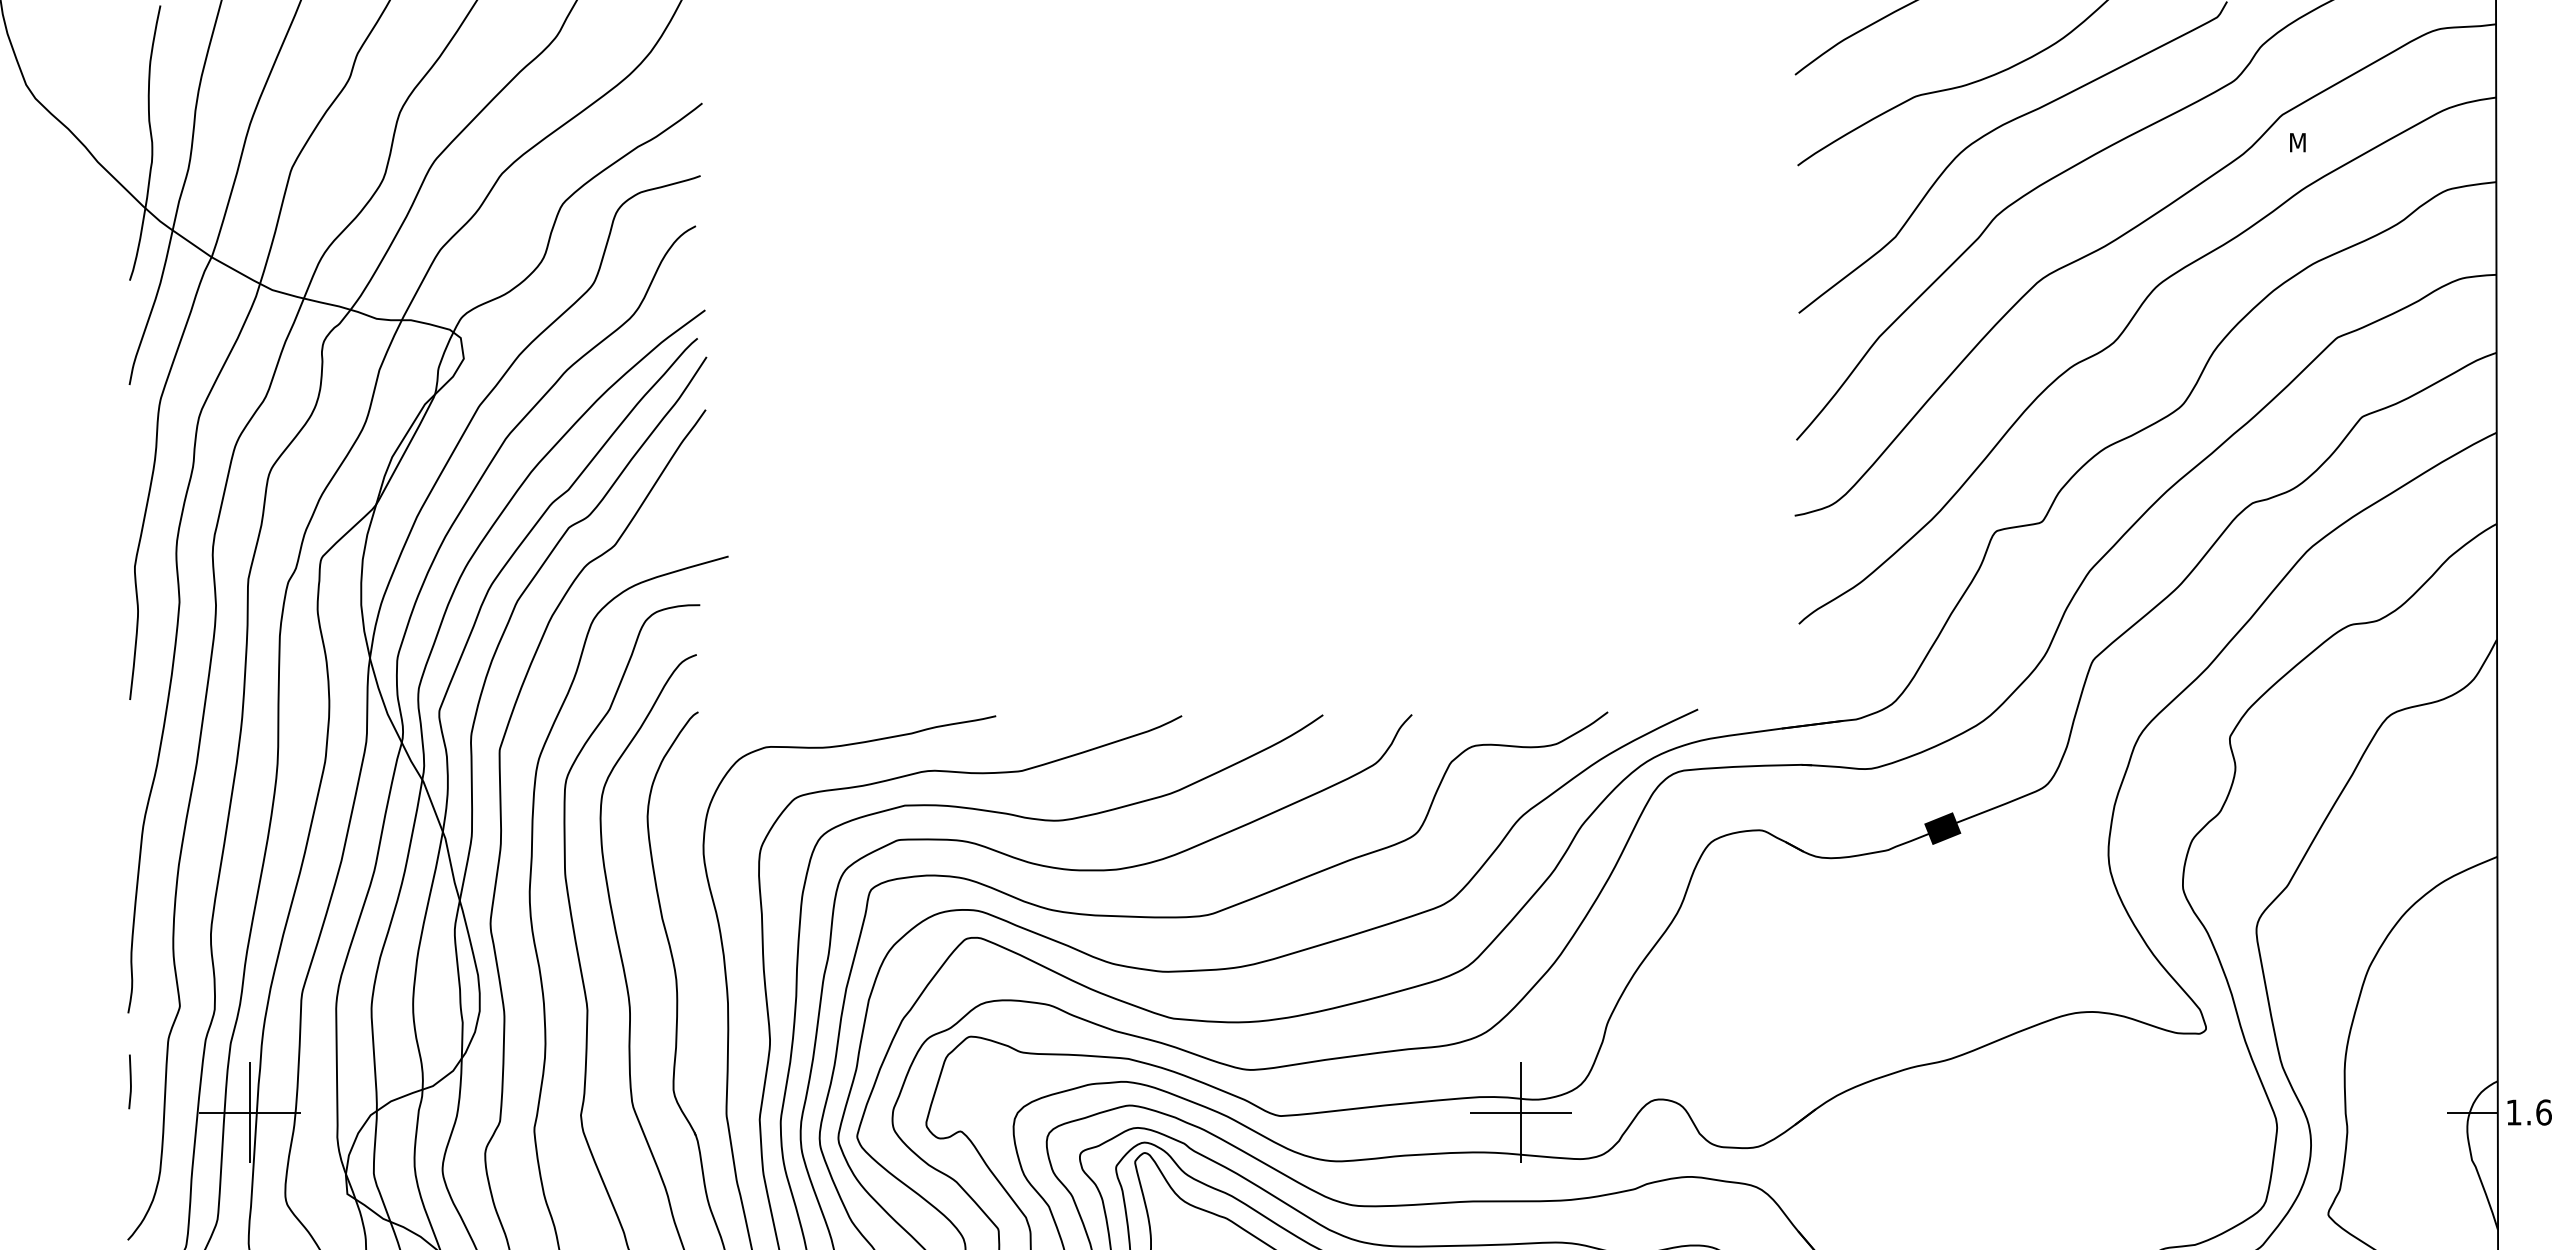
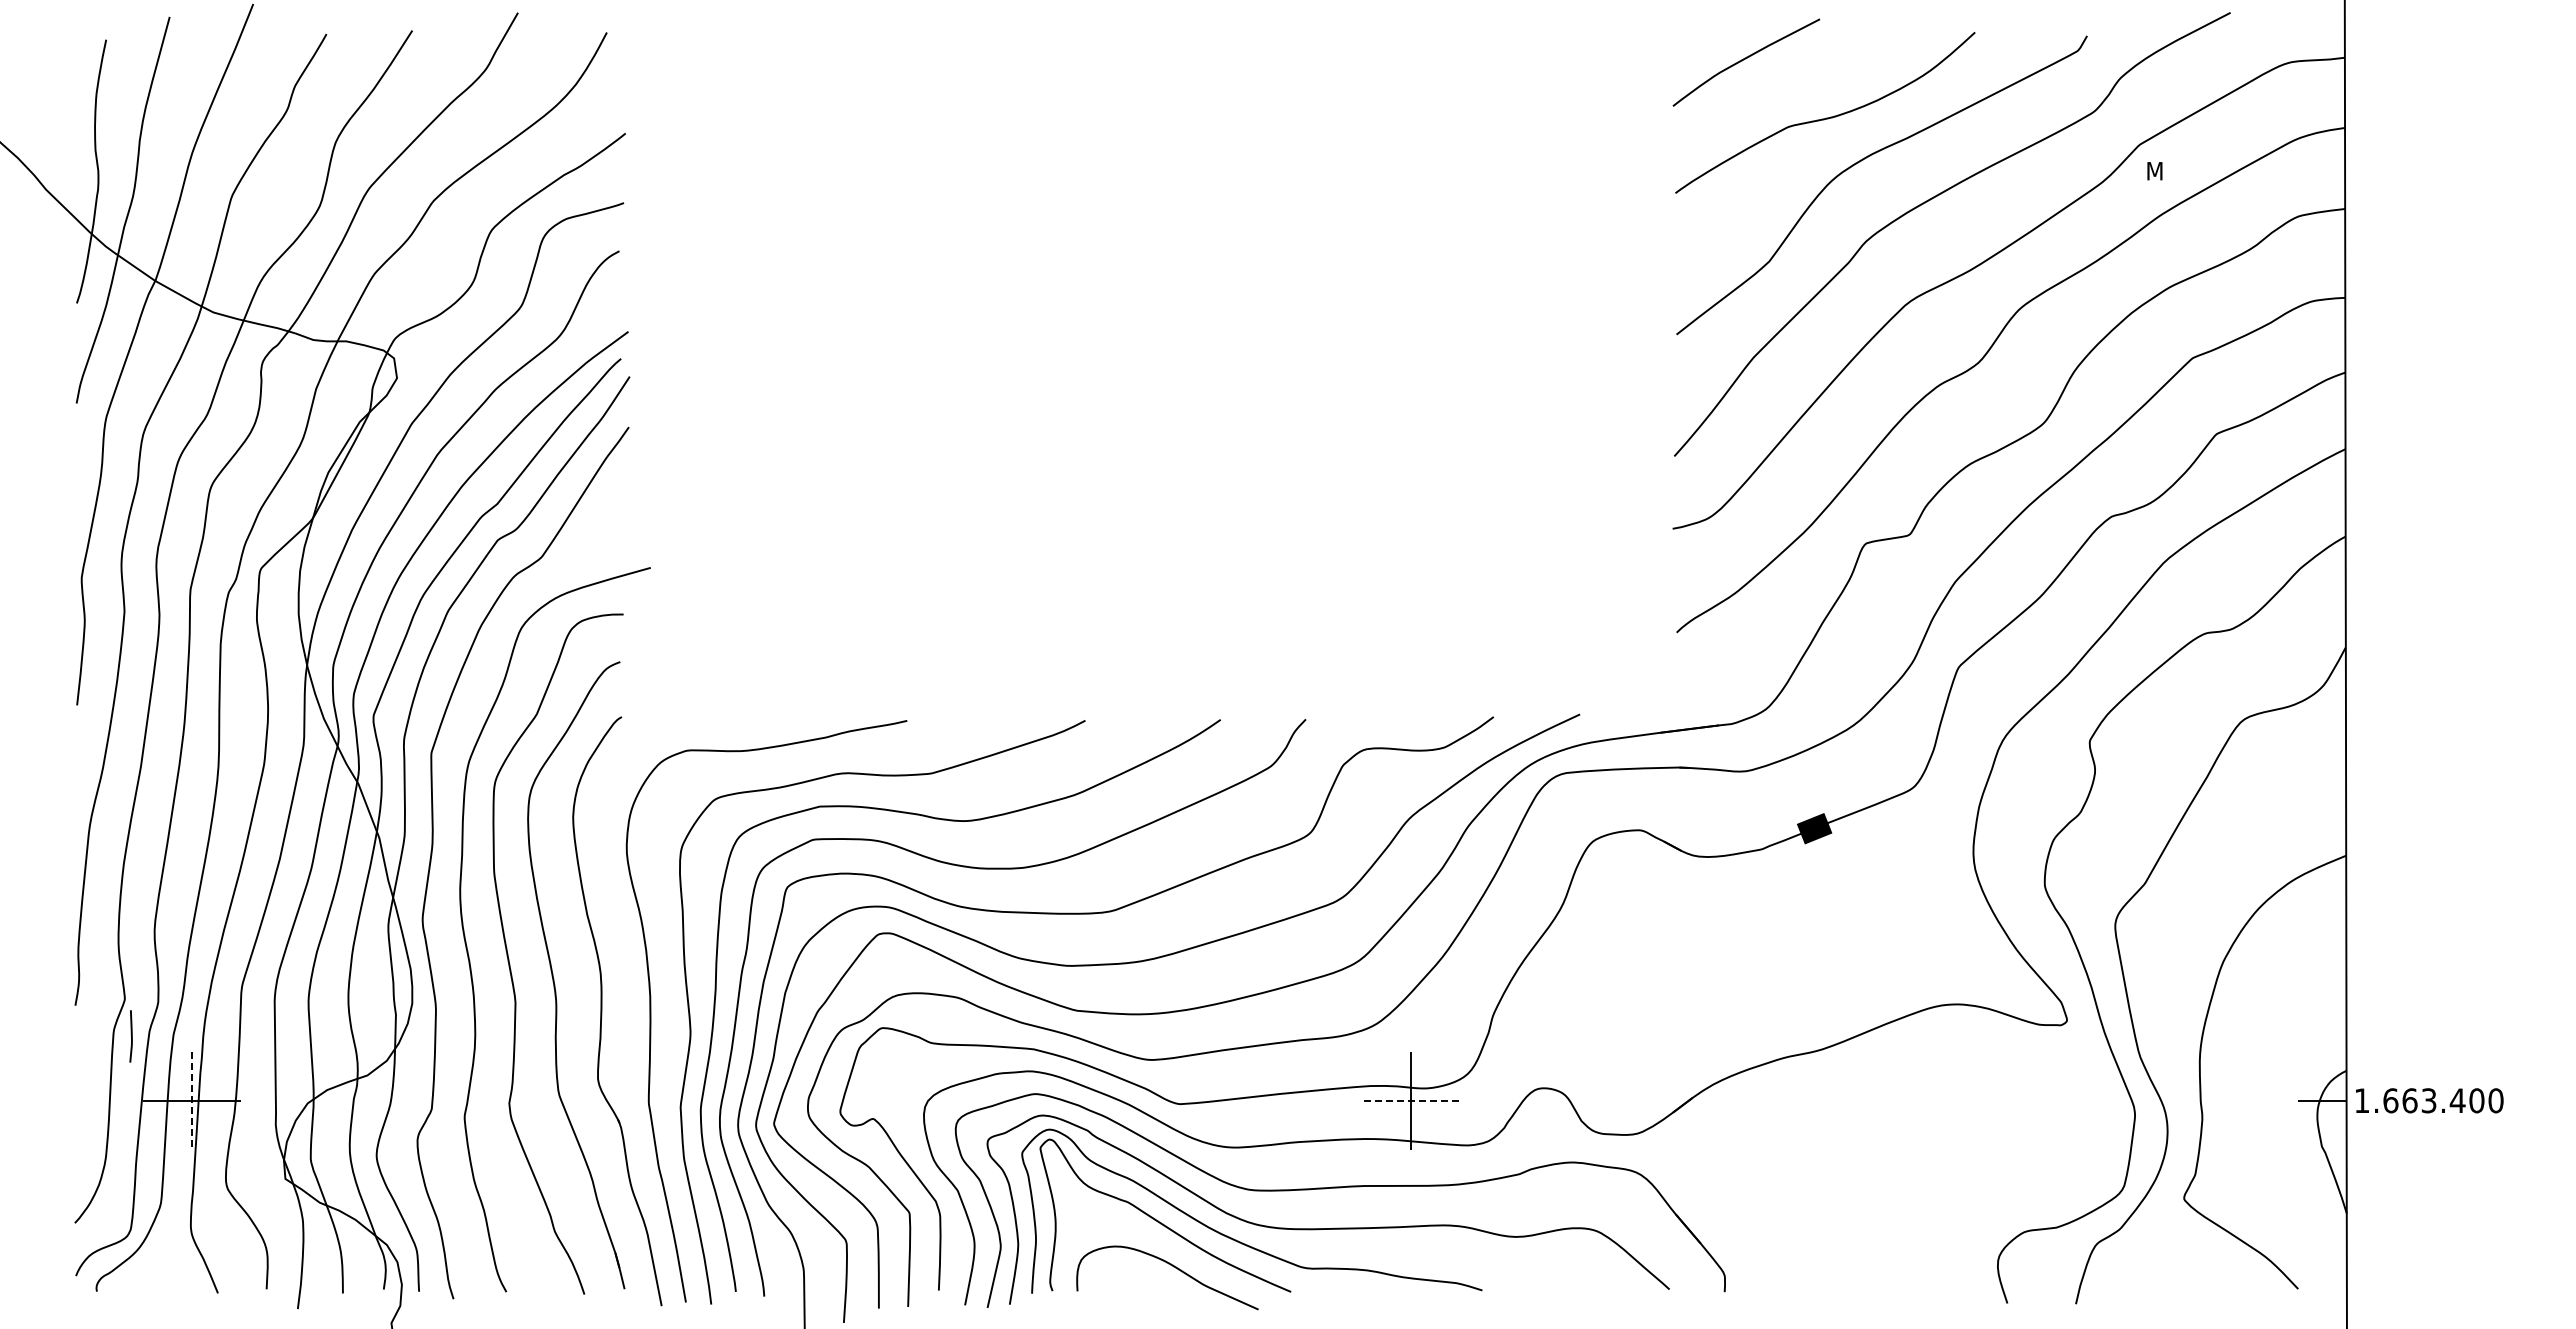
line: (130, 1081) -> (131, 1036), moved
line: (249, 1112) -> (191, 1100), solid -> dashed
line: (1521, 1112) -> (1410, 1100), solid -> dashed

